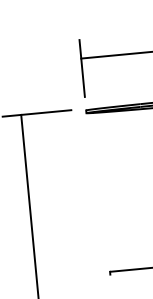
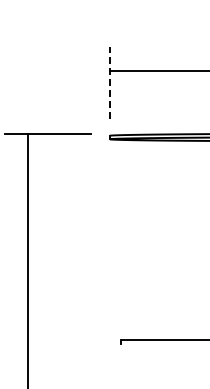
line: (82, 68) -> (109, 83), solid -> dashed

